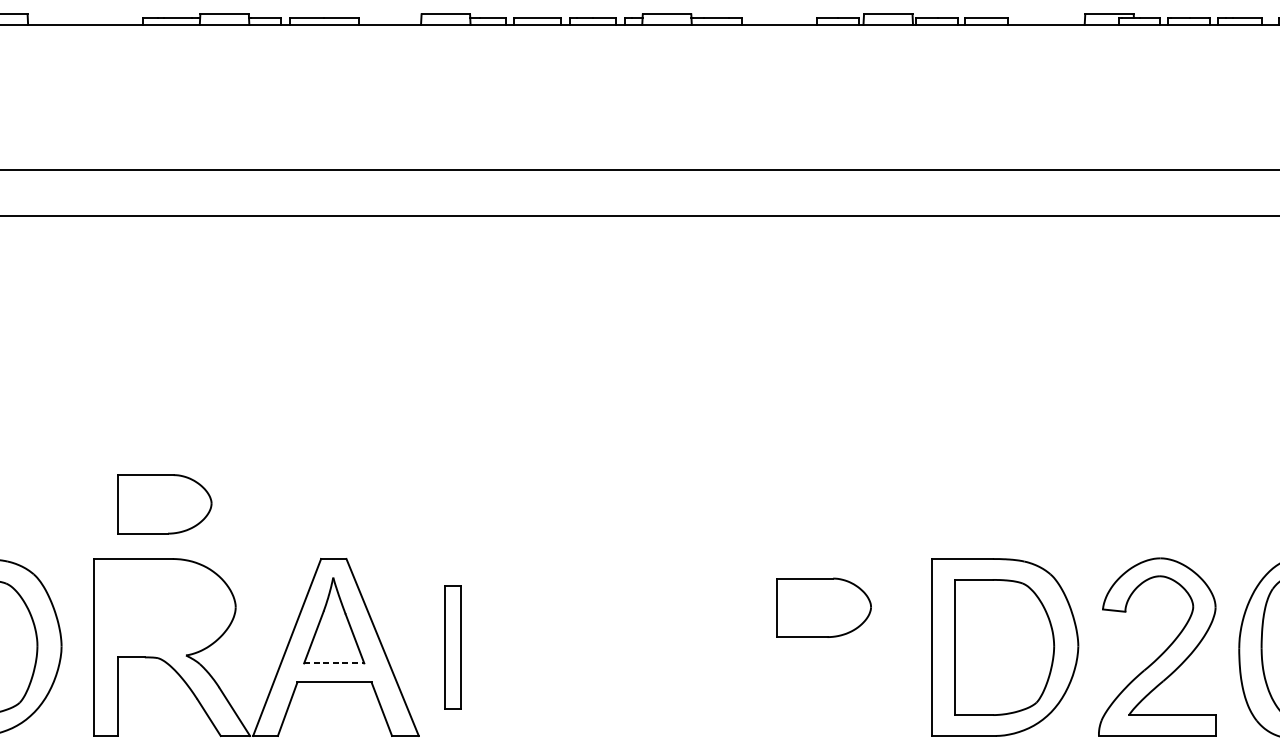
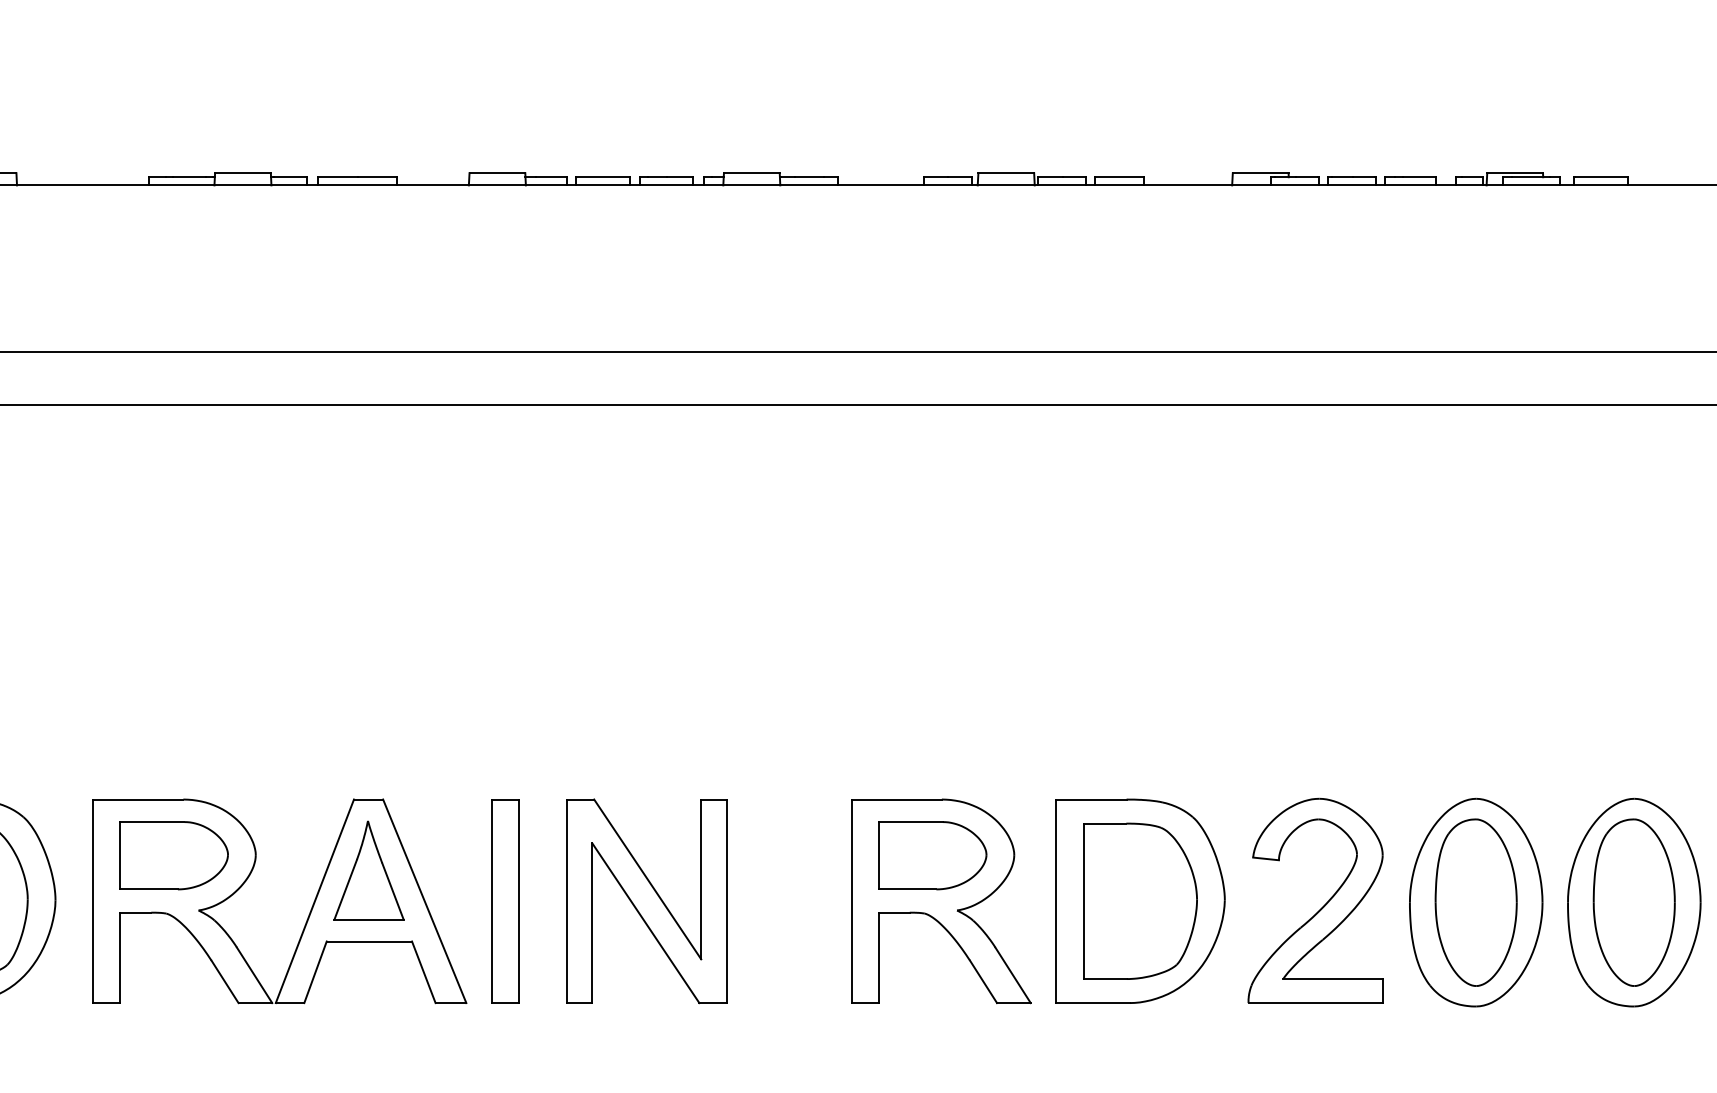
part: (164, 504) -> (173, 855), moved
part: (452, 647) -> (505, 901), size x1.43
part: (575, 647) -> (646, 901), added
part: (831, 647) -> (941, 901), added
line: (334, 663) -> (369, 919), dashed -> solid

